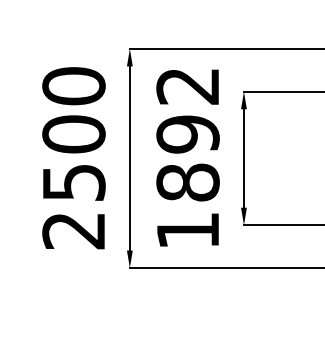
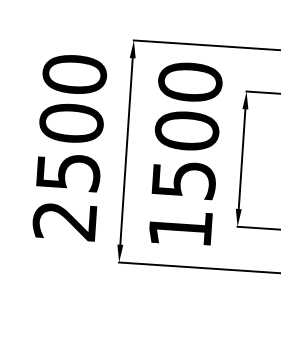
text: (187, 134) -> (186, 131), 1892 -> 1500

